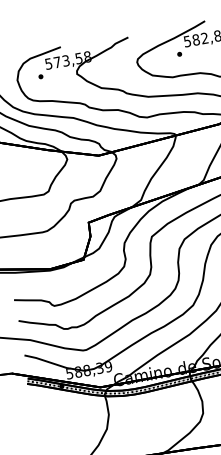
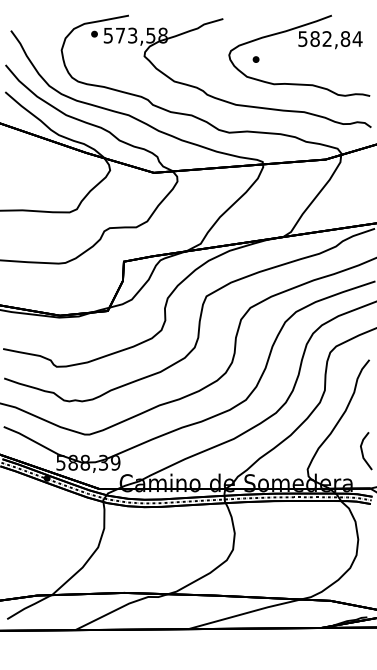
part: (179, 54) -> (255, 59), moved
part: (40, 76) -> (94, 33), moved

